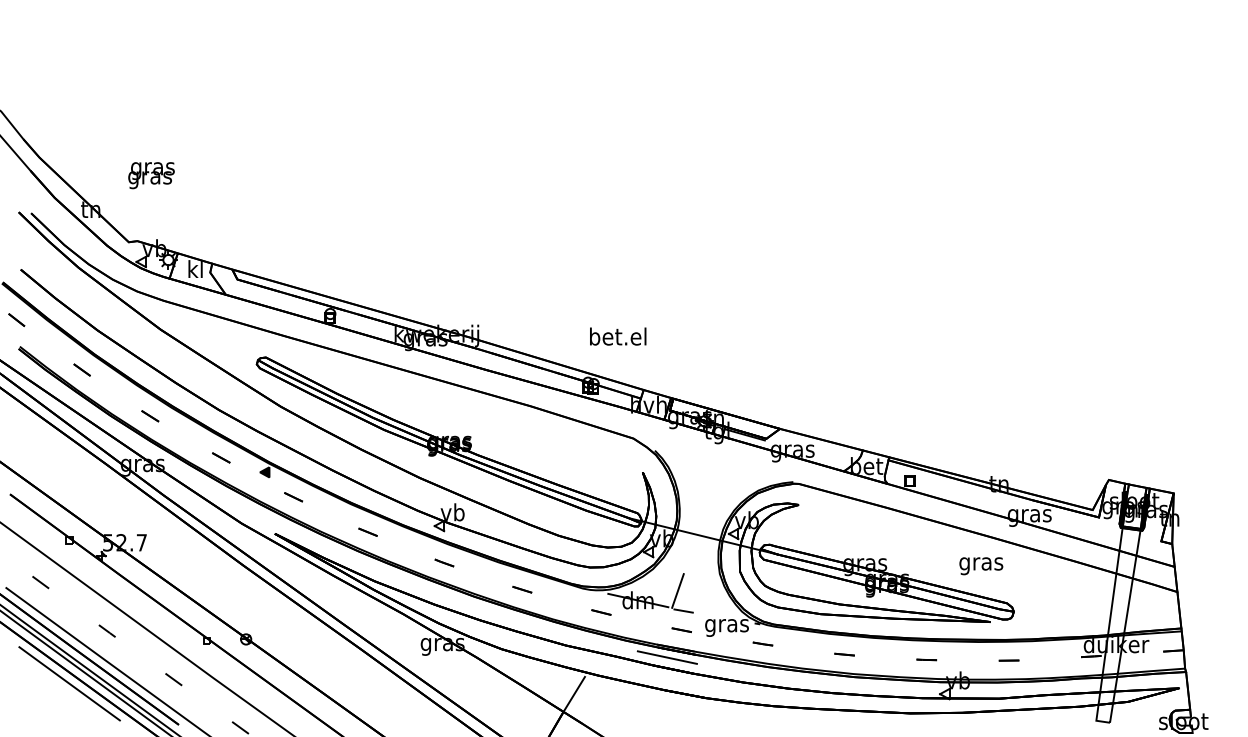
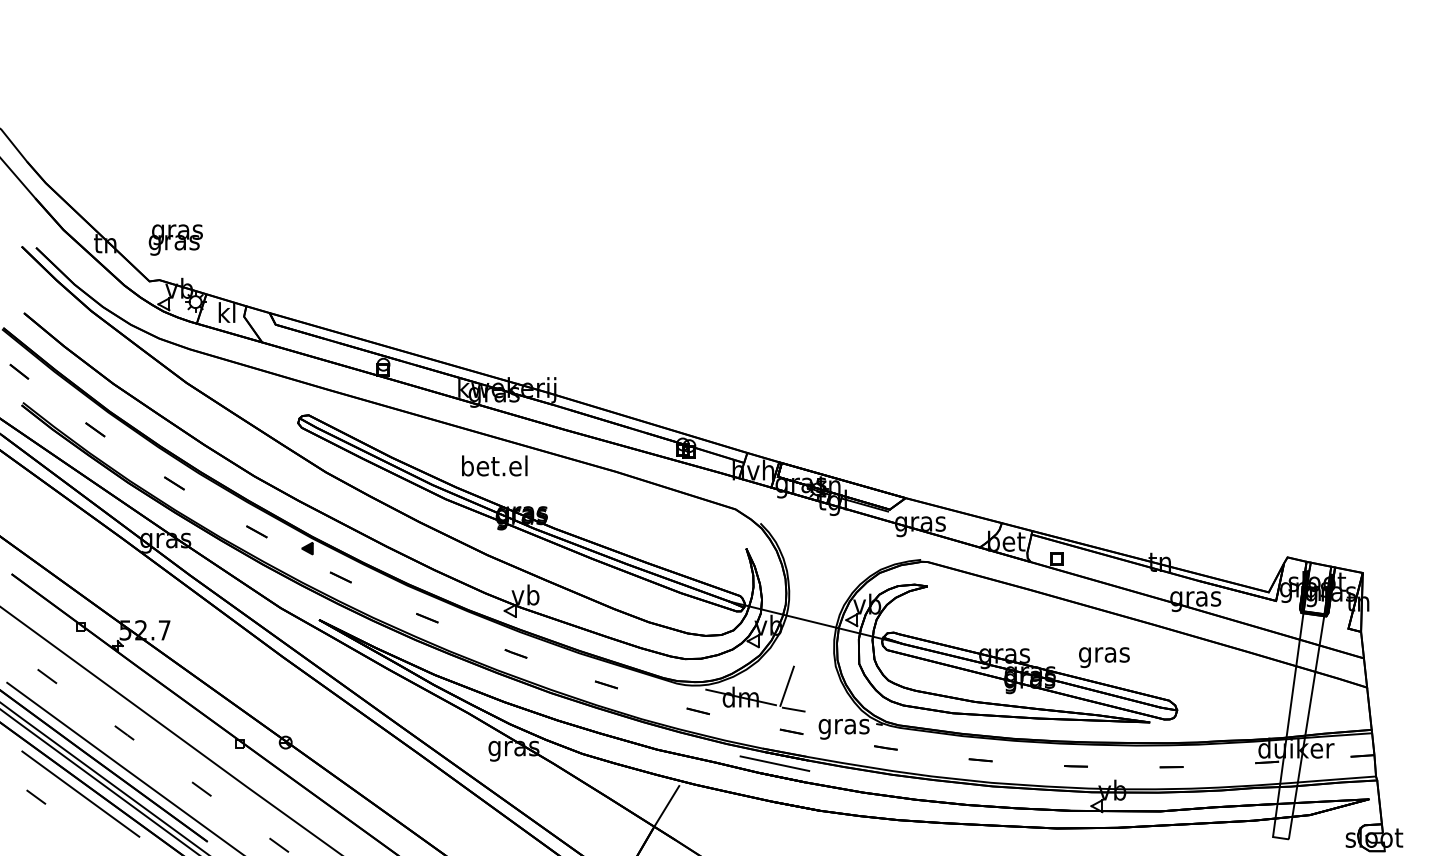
text: (151, 175) -> (175, 239), moved
text: (617, 336) -> (494, 465), moved
text: (981, 566) -> (1104, 657), moved
line: (31, 685) -> (36, 796), added

